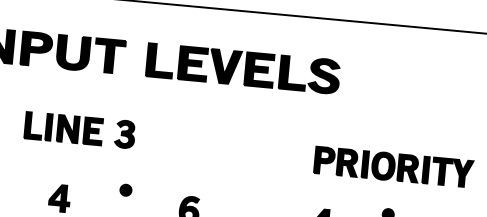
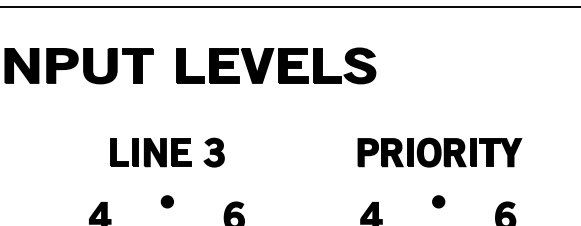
part: (79, 130) -> (167, 152), moved

